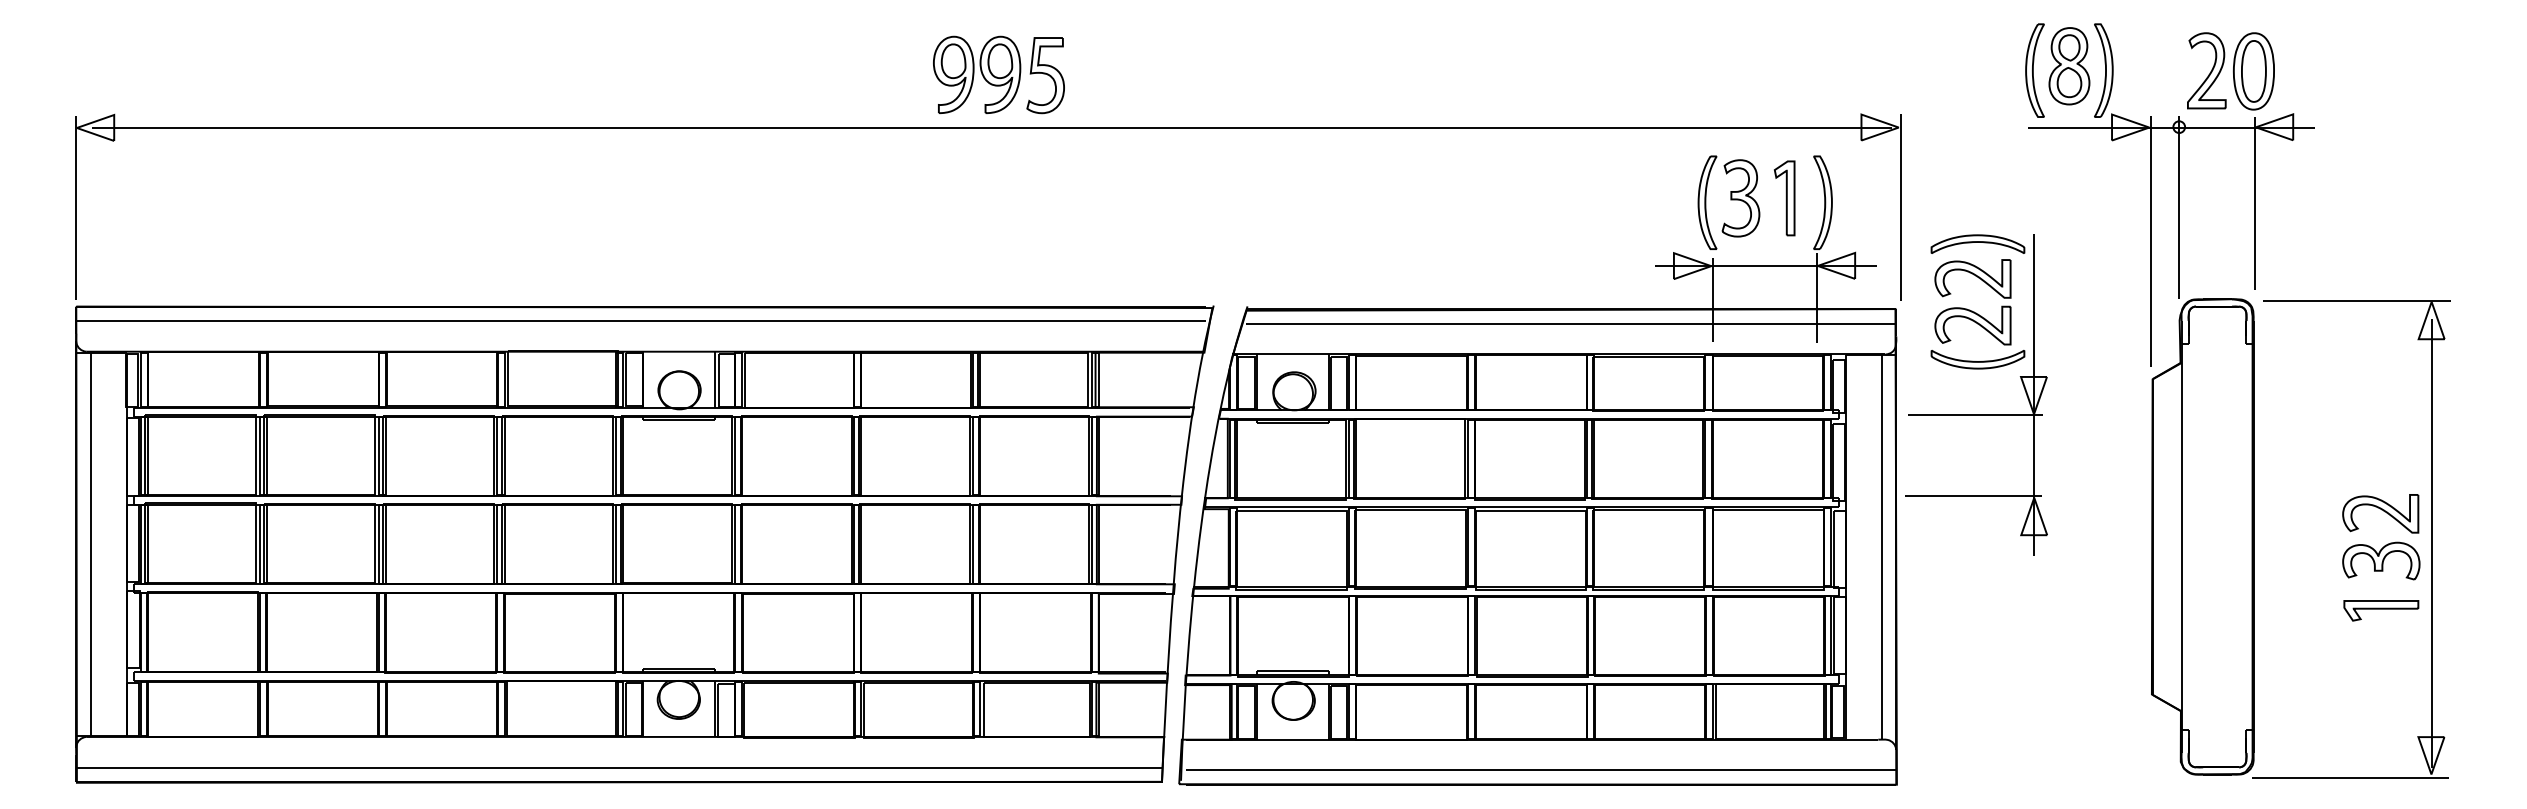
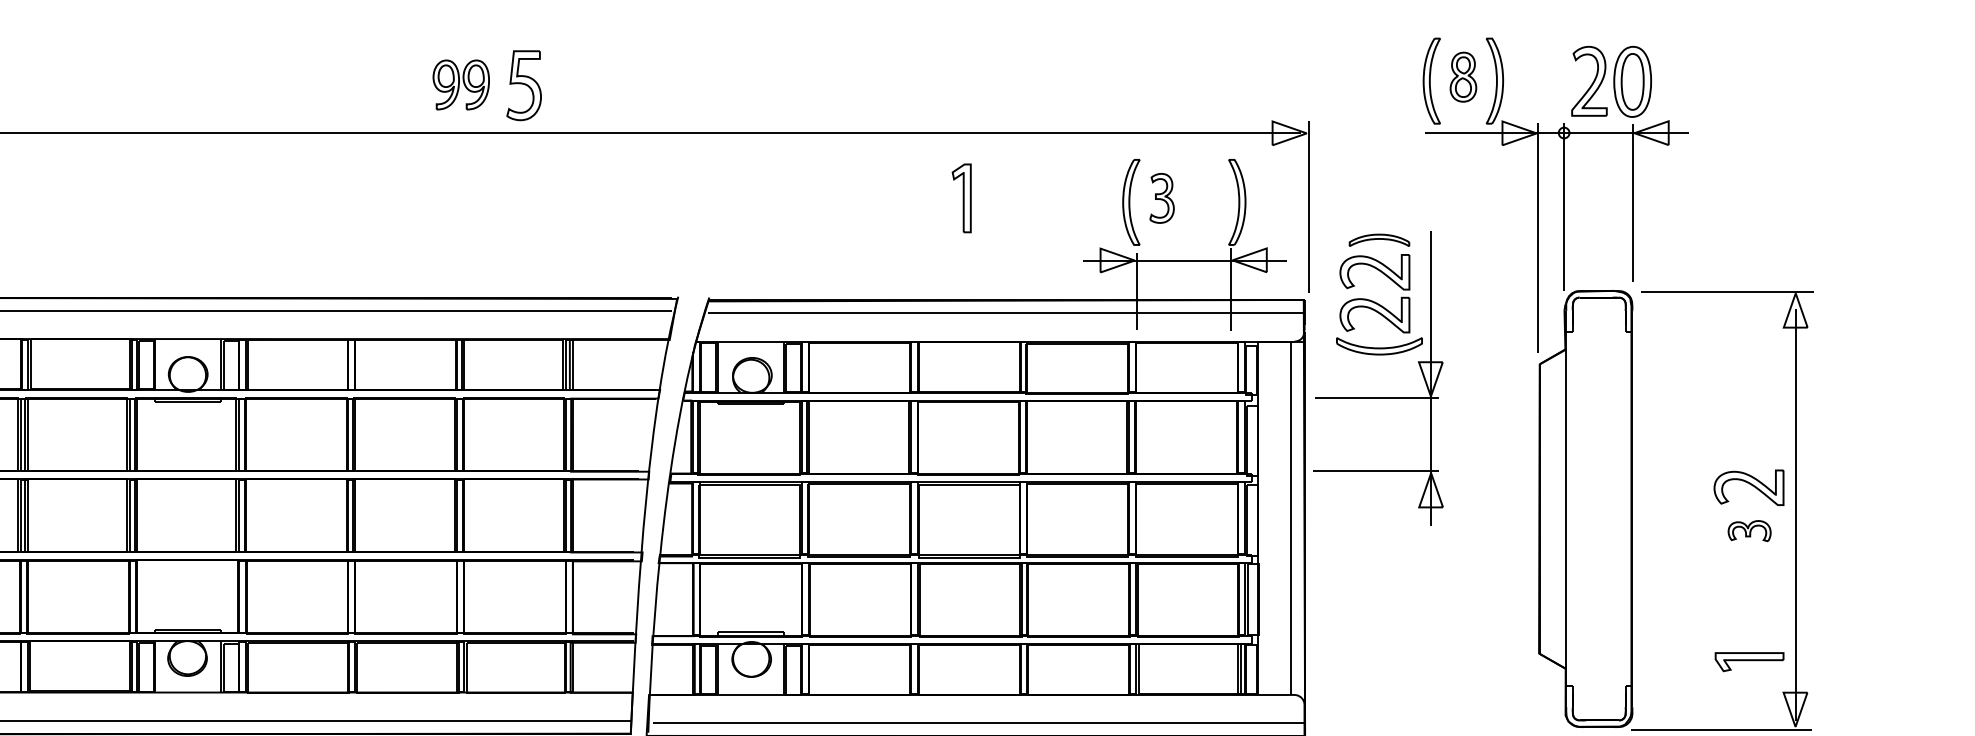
part: (2069, 66) -> (1463, 77), size x0.7
part: (977, 74) -> (461, 84), size x0.7
part: (1740, 198) -> (1161, 198), size x0.7
part: (1784, 198) -> (961, 198), moved
part: (1977, 243) -> (1379, 239), size x0.7
part: (2381, 560) -> (1749, 530), size x0.6
part: (2381, 610) -> (1749, 661), moved

